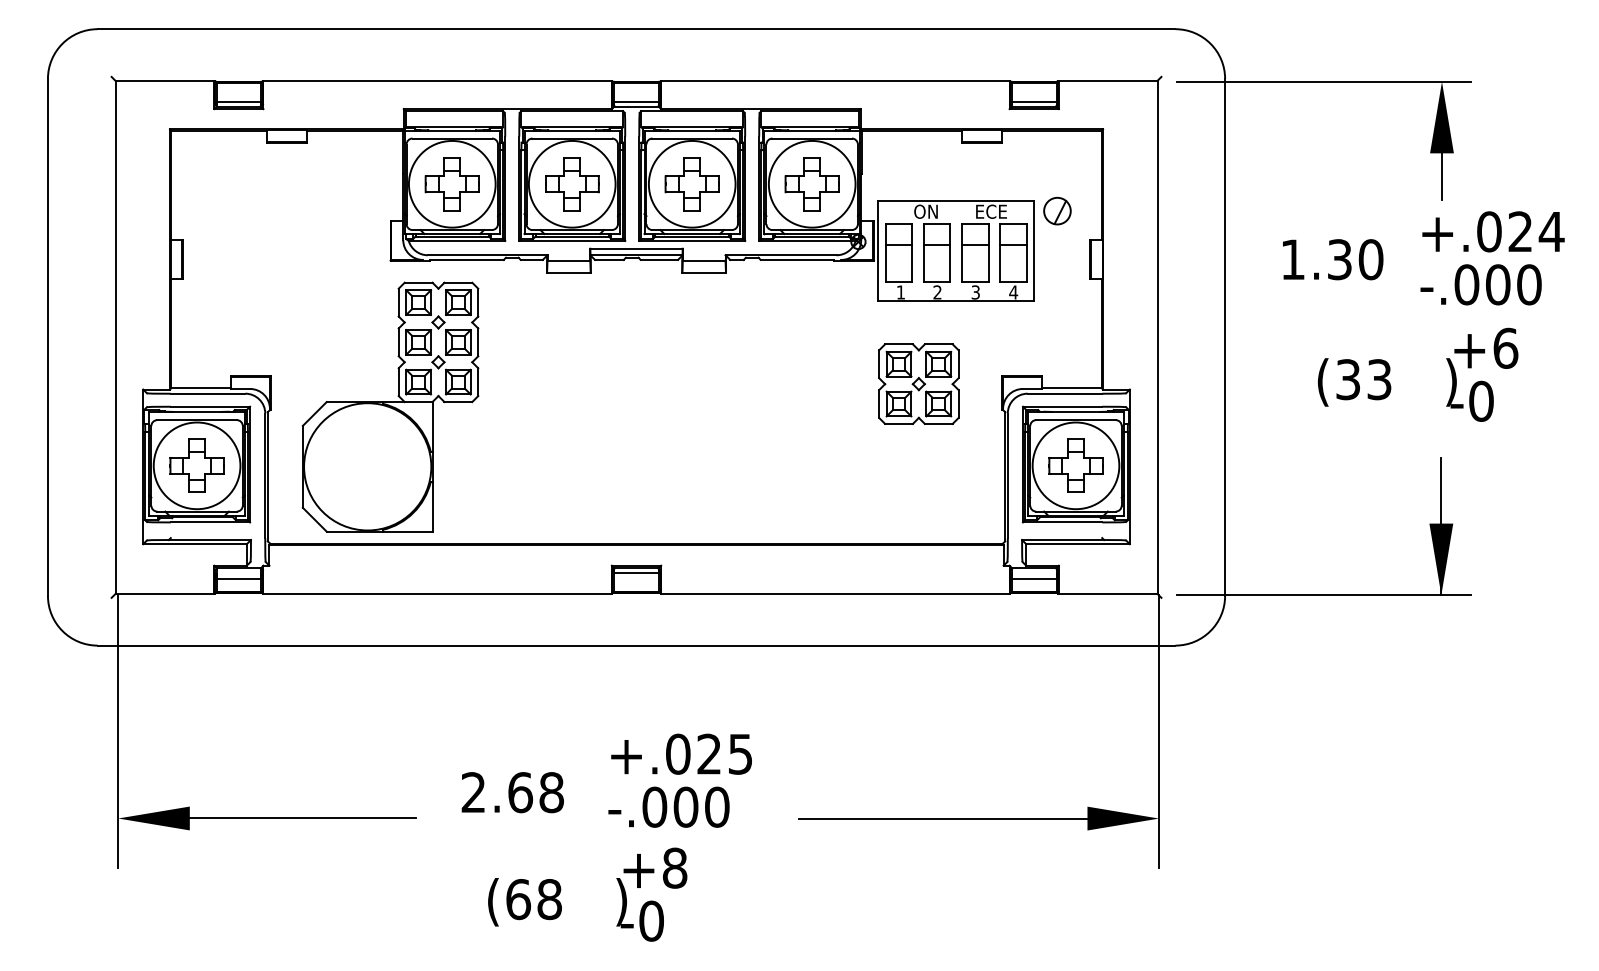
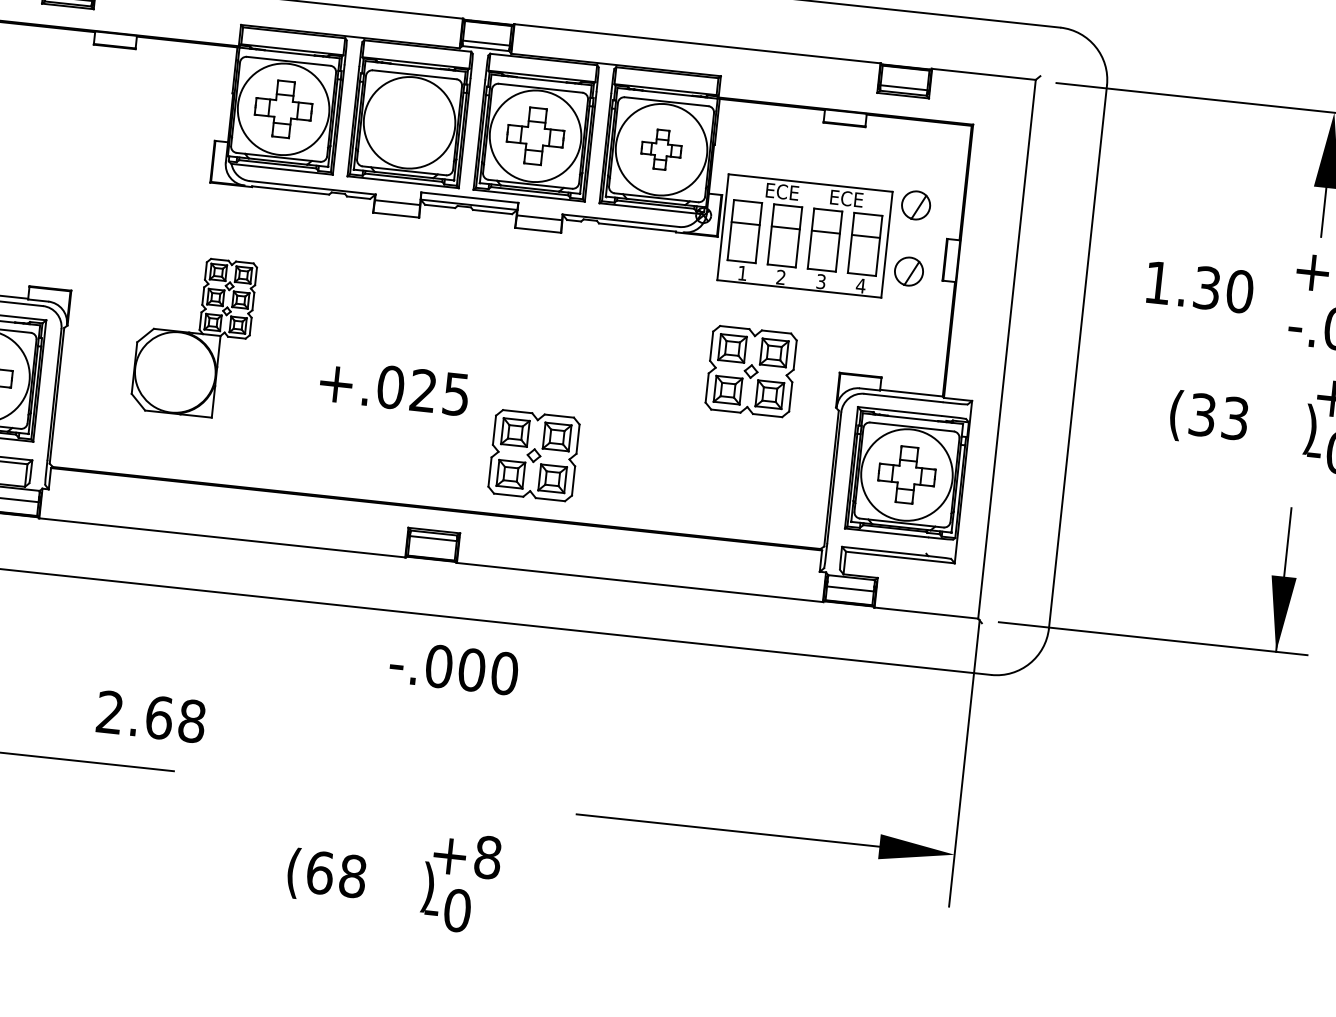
part: (572, 184) -> (409, 123), removed
part: (811, 184) -> (660, 149), size x0.7
text: (929, 211) -> (781, 191), ON -> ECE
part: (1057, 273) -> (909, 270), added
part: (390, 406) -> (193, 335), size x0.6
part: (722, 484) -> (533, 454), added
text: (681, 753) -> (394, 386), moved
text: (512, 792) -> (150, 716), moved
text: (668, 806) -> (453, 667), moved
text: (587, 894) -> (393, 875), moved

